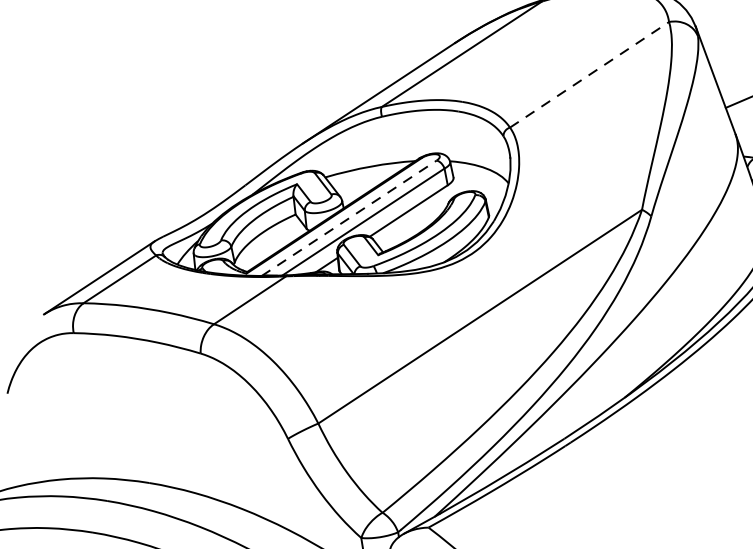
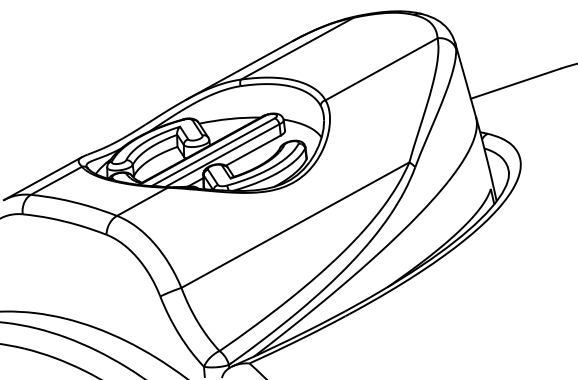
line: (589, 75) -> (381, 69), dashed -> solid
line: (349, 218) -> (213, 152), dashed -> solid

